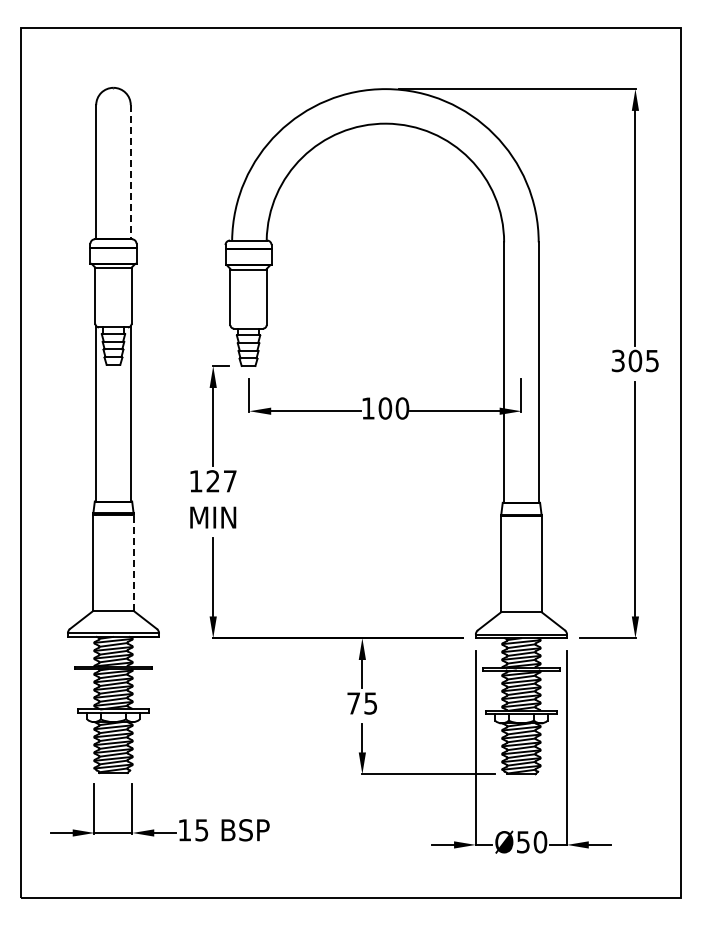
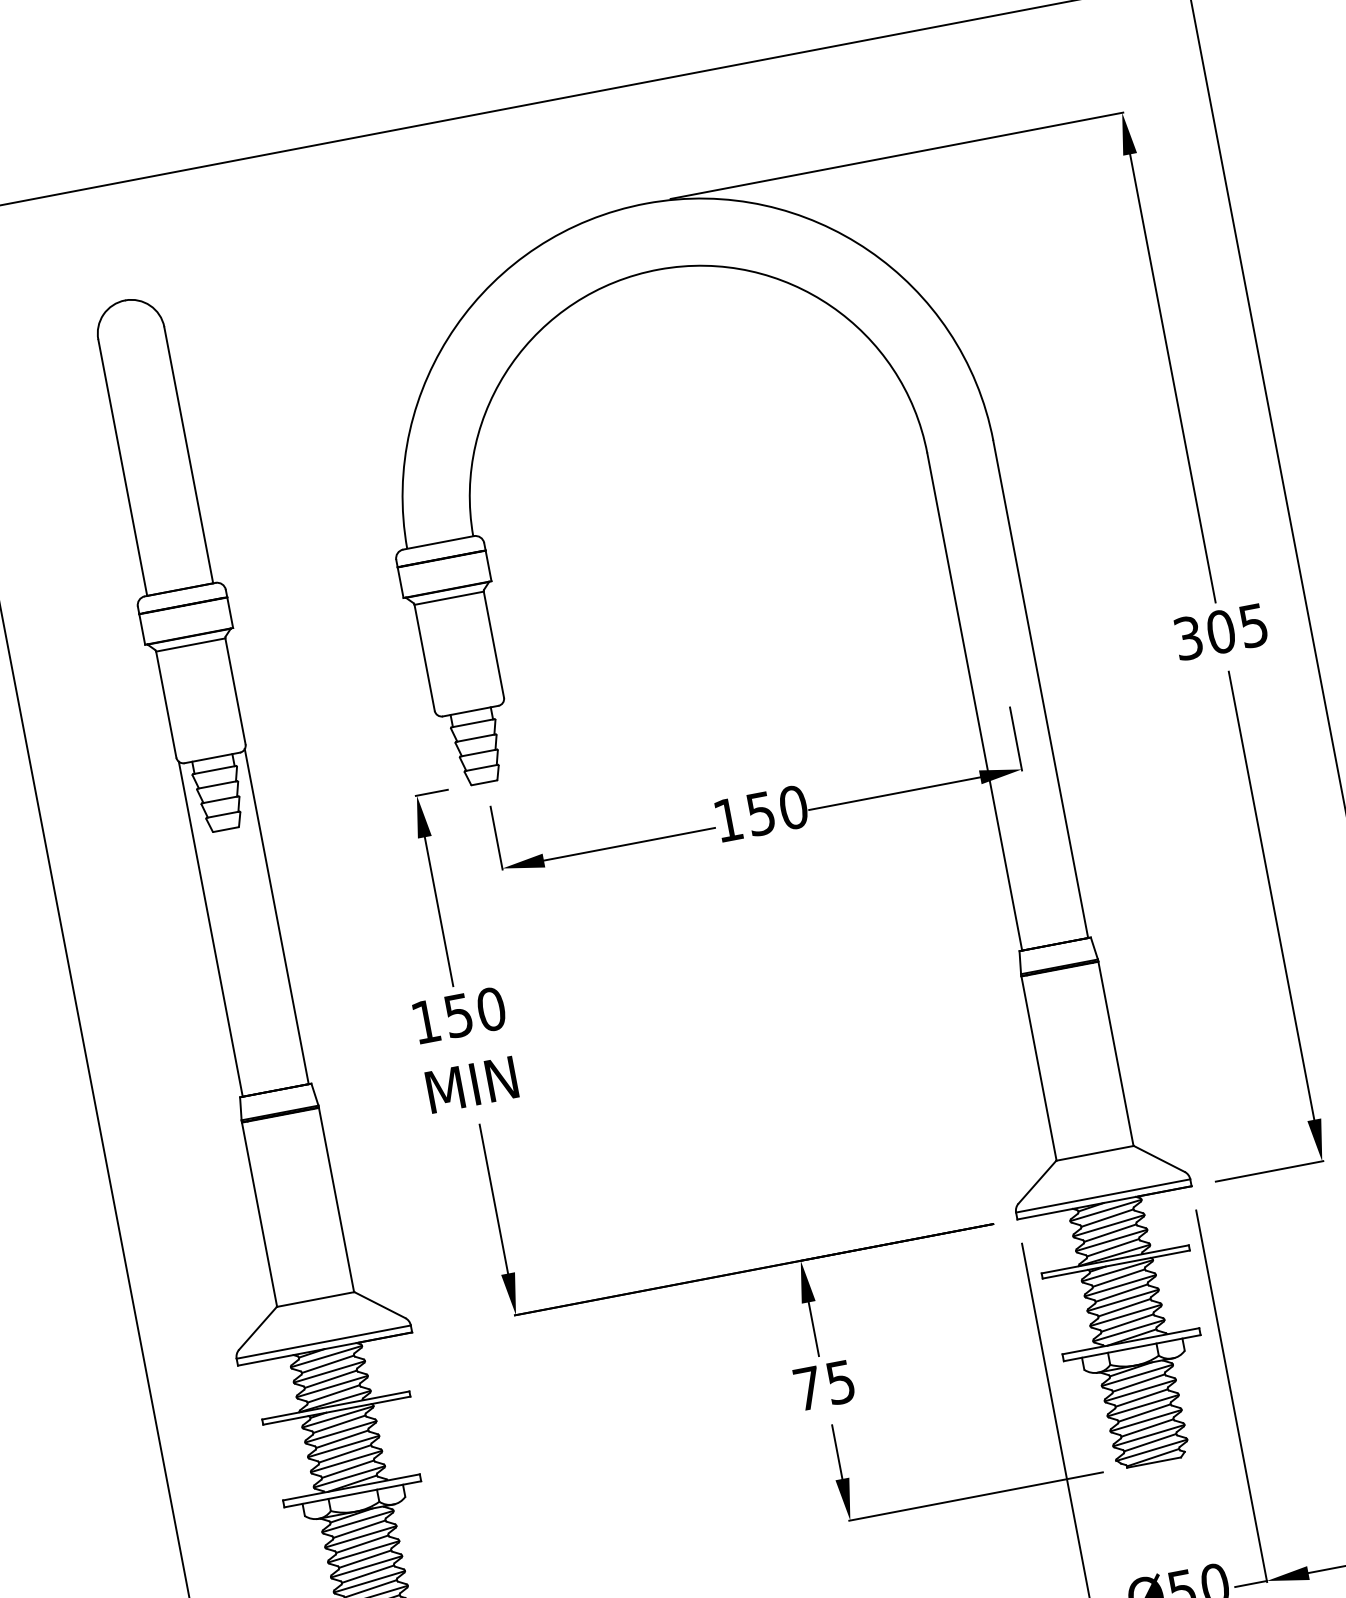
line: (130, 172) -> (188, 455), dashed -> solid
text: (385, 408) -> (761, 813), 100 -> 150
text: (221, 481) -> (474, 1012), 127 -> 150
line: (133, 562) -> (336, 1199), dashed -> solid

